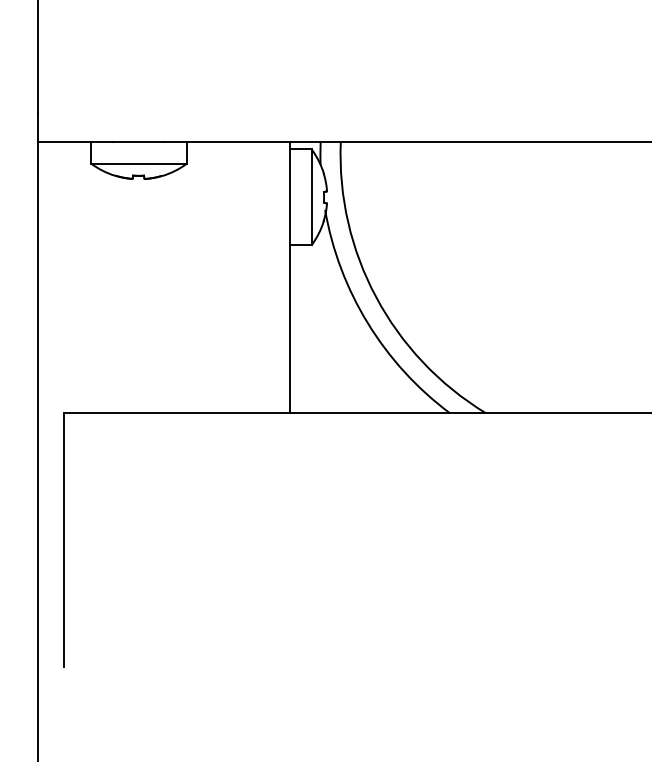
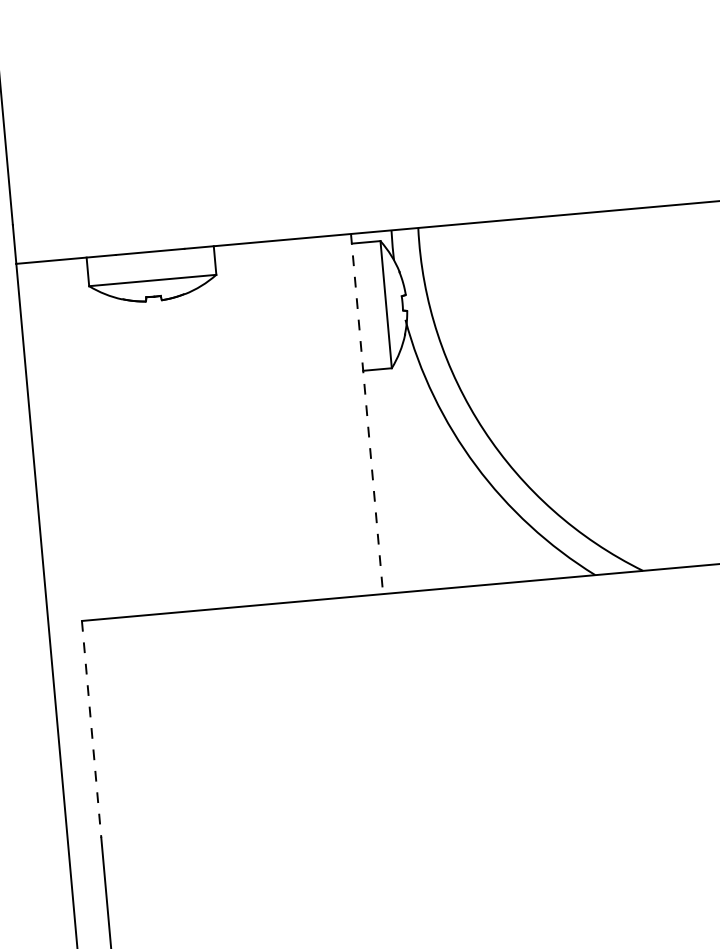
line: (290, 278) -> (367, 415), solid -> dashed
line: (63, 494) -> (91, 729), solid -> dashed

